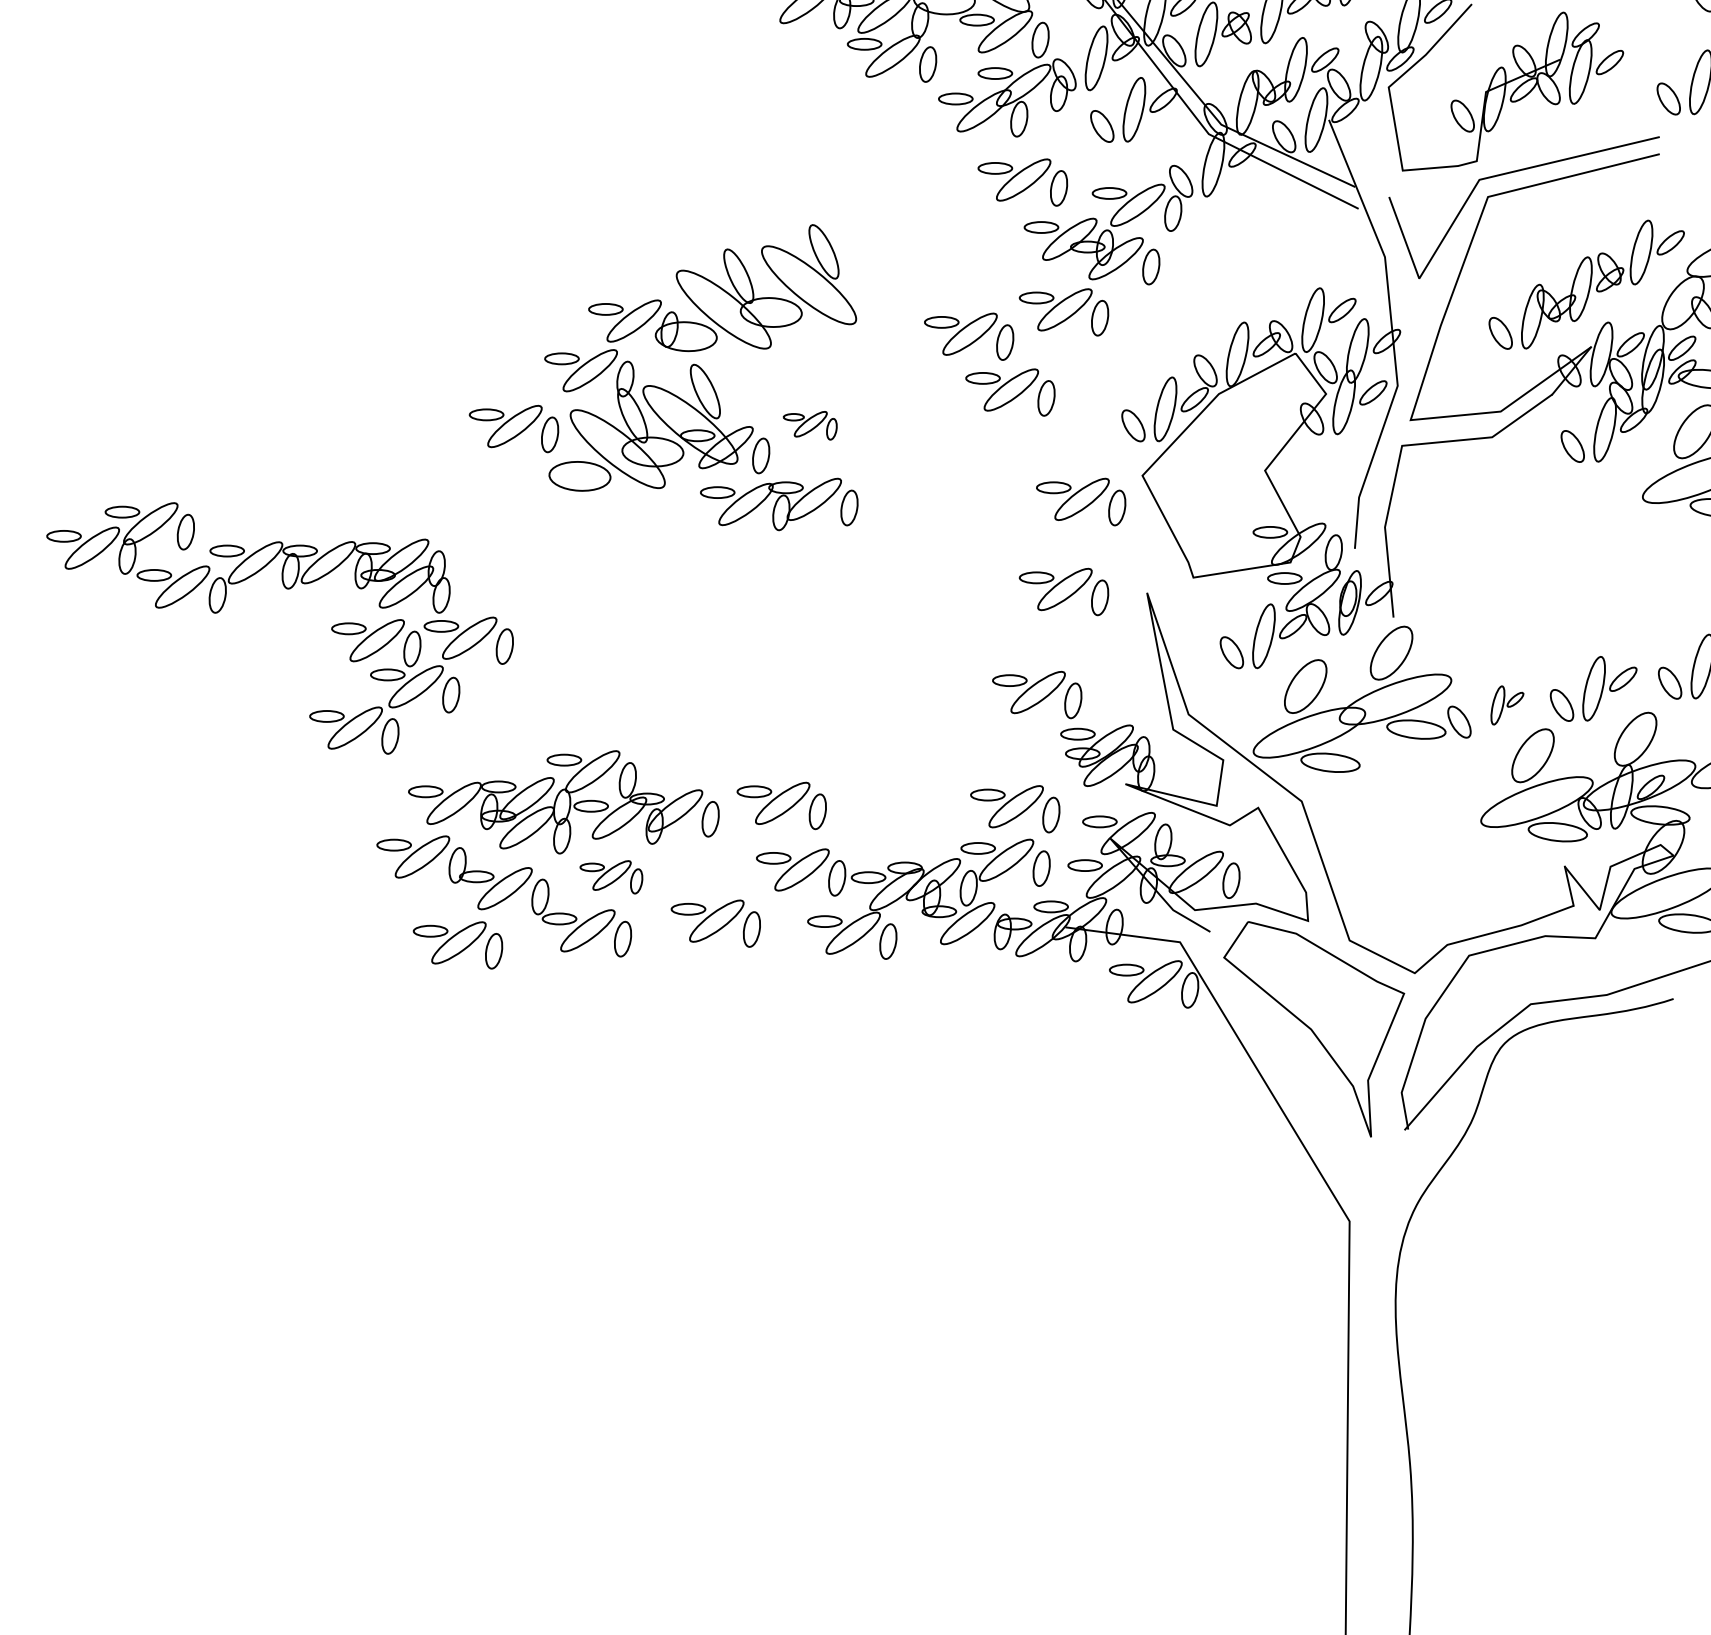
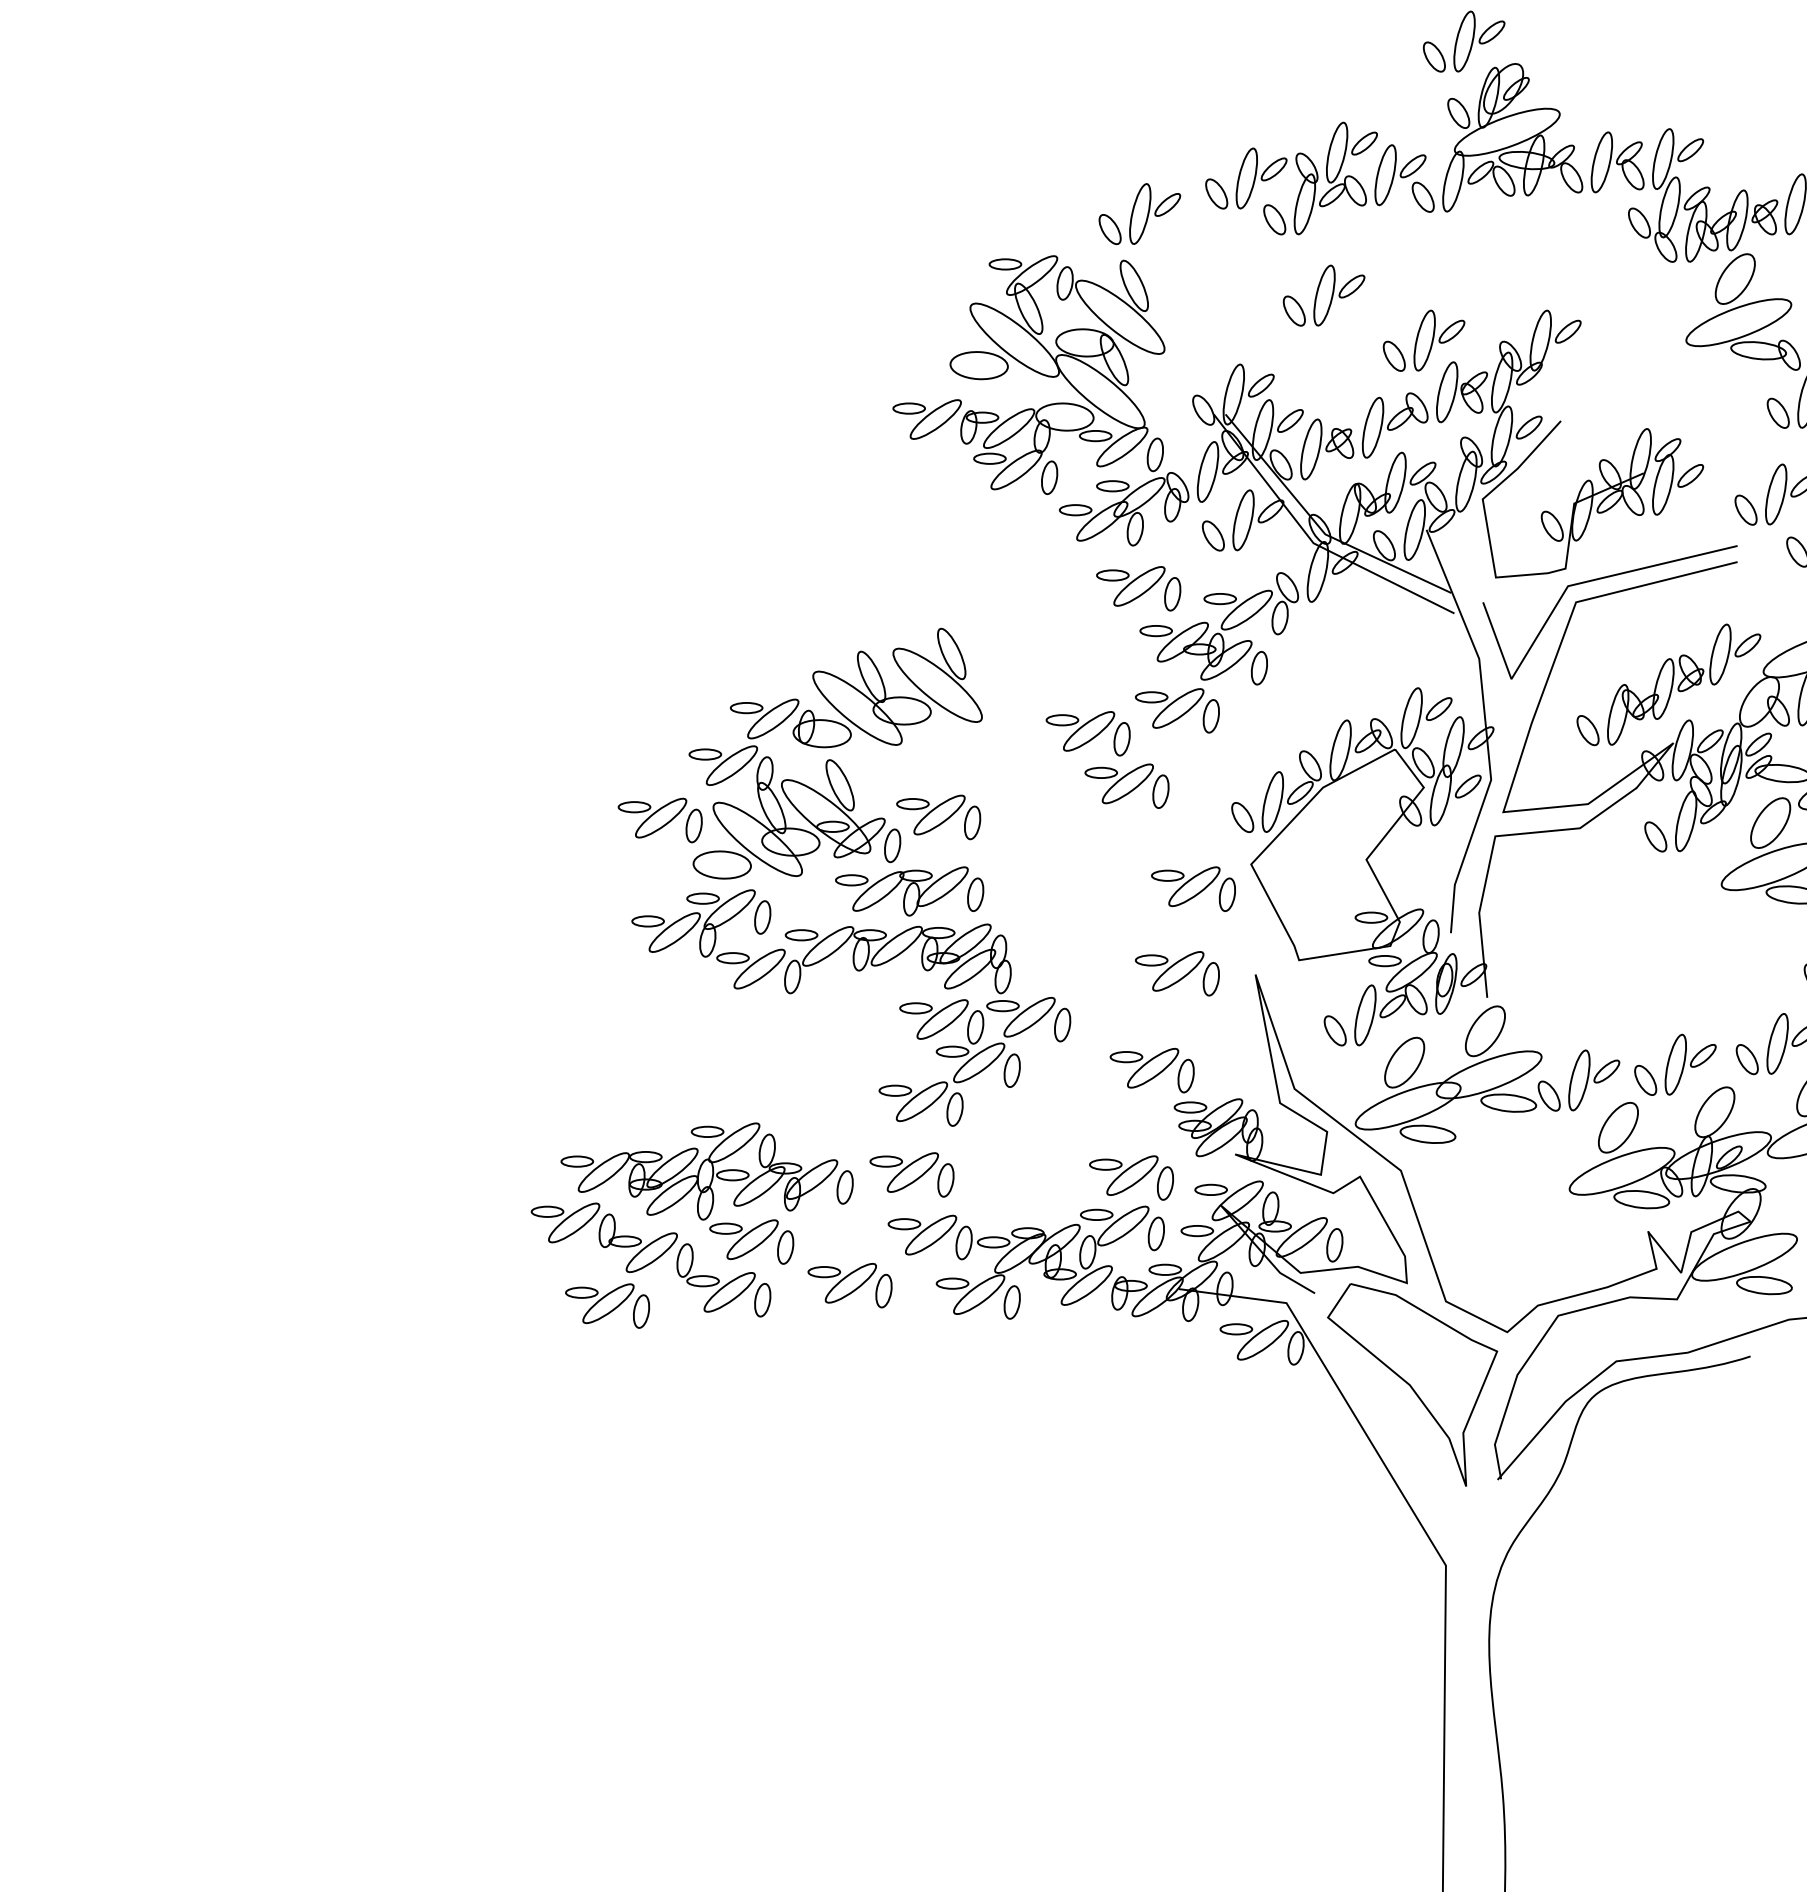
part: (809, 425) -> (938, 817), size x1.67
part: (286, 589) -> (857, 971), moved
part: (1507, 705) -> (1594, 1080), size x1.67
part: (611, 876) -> (751, 1241), size x1.43

